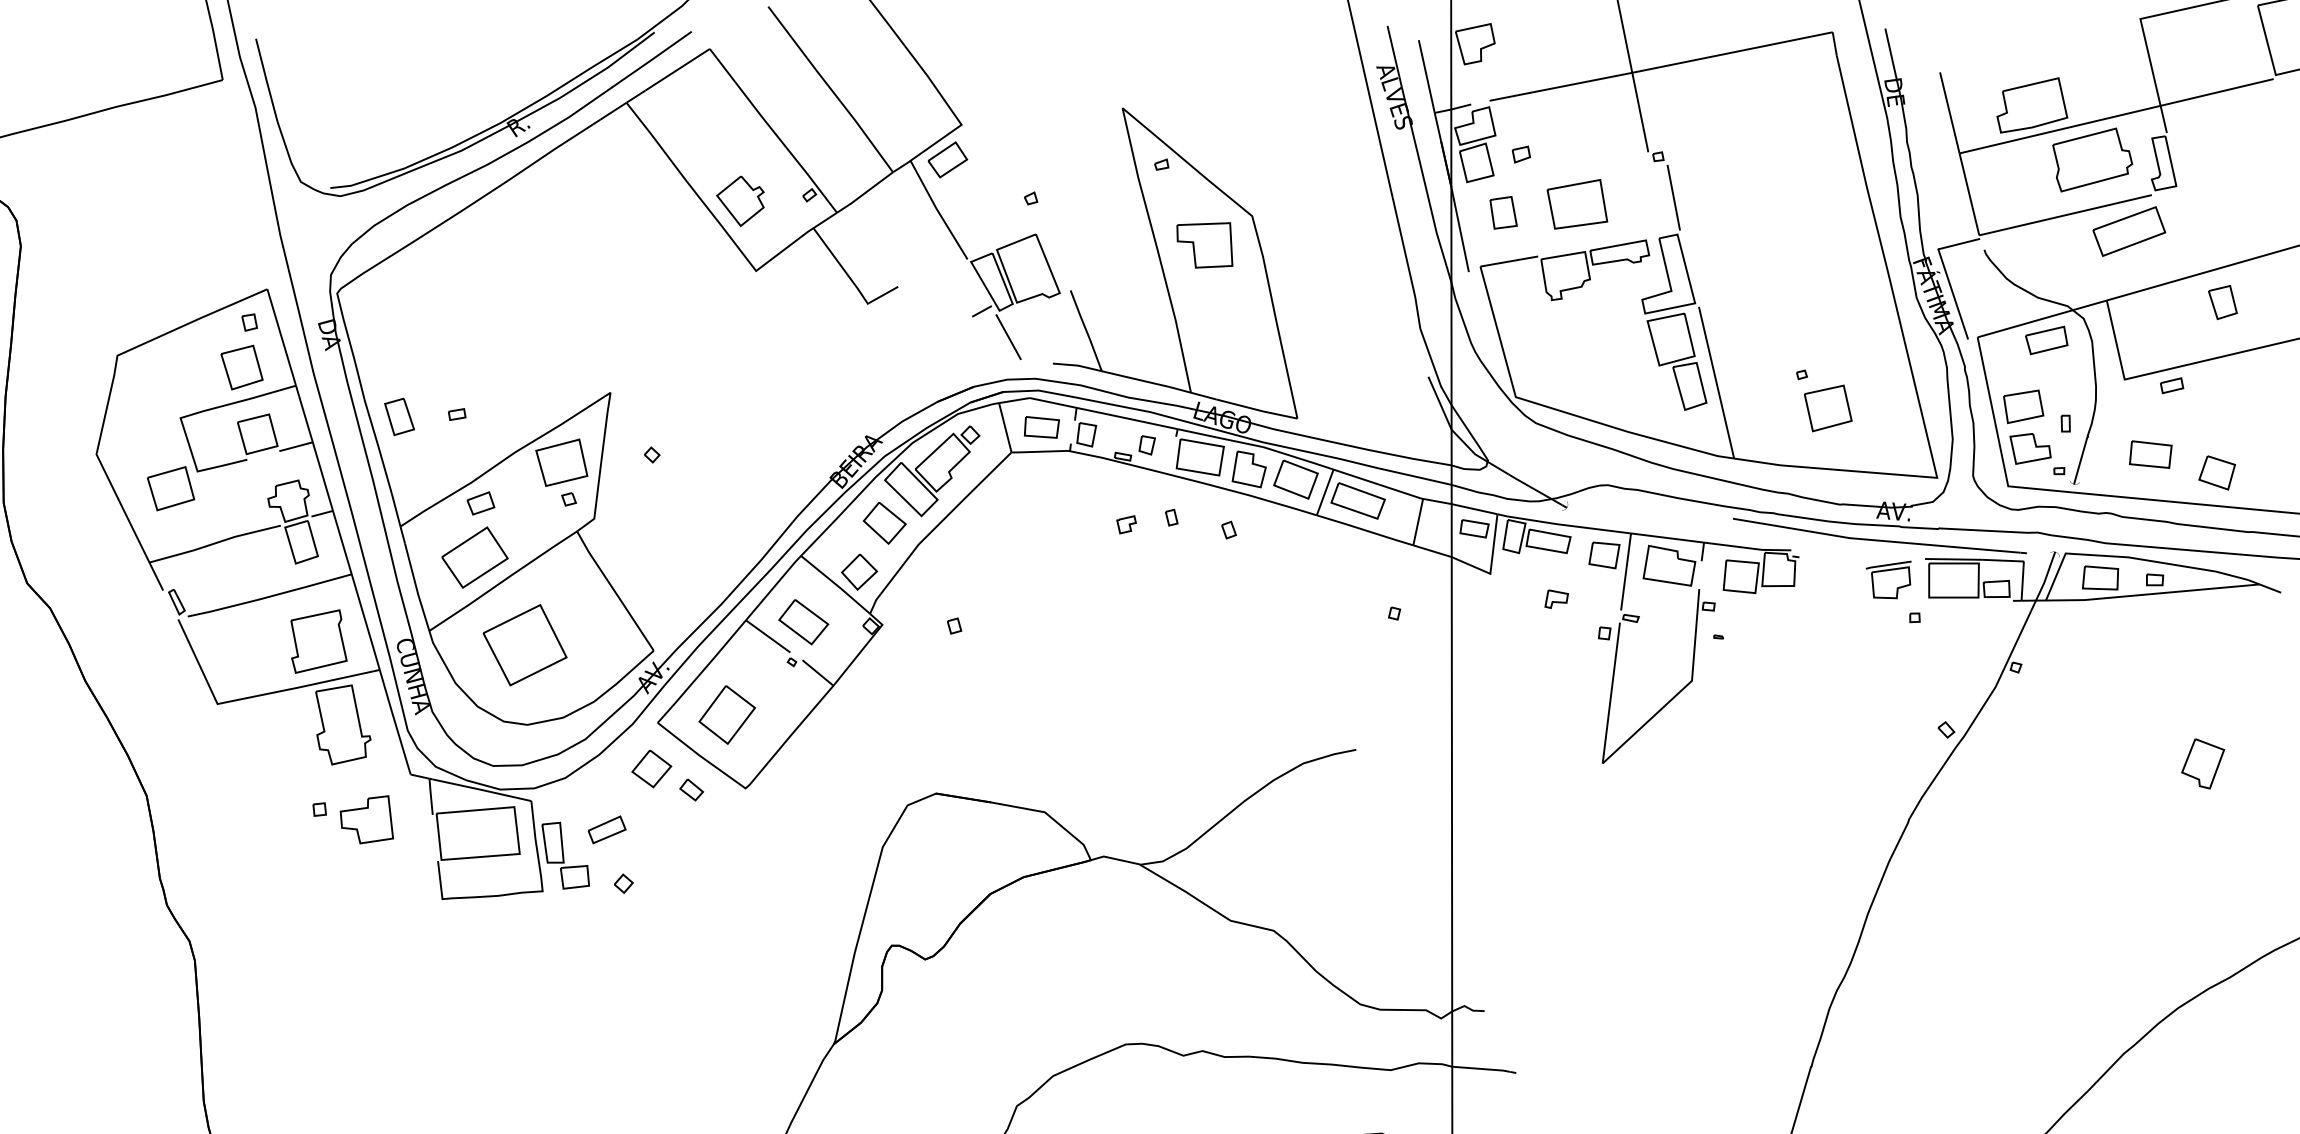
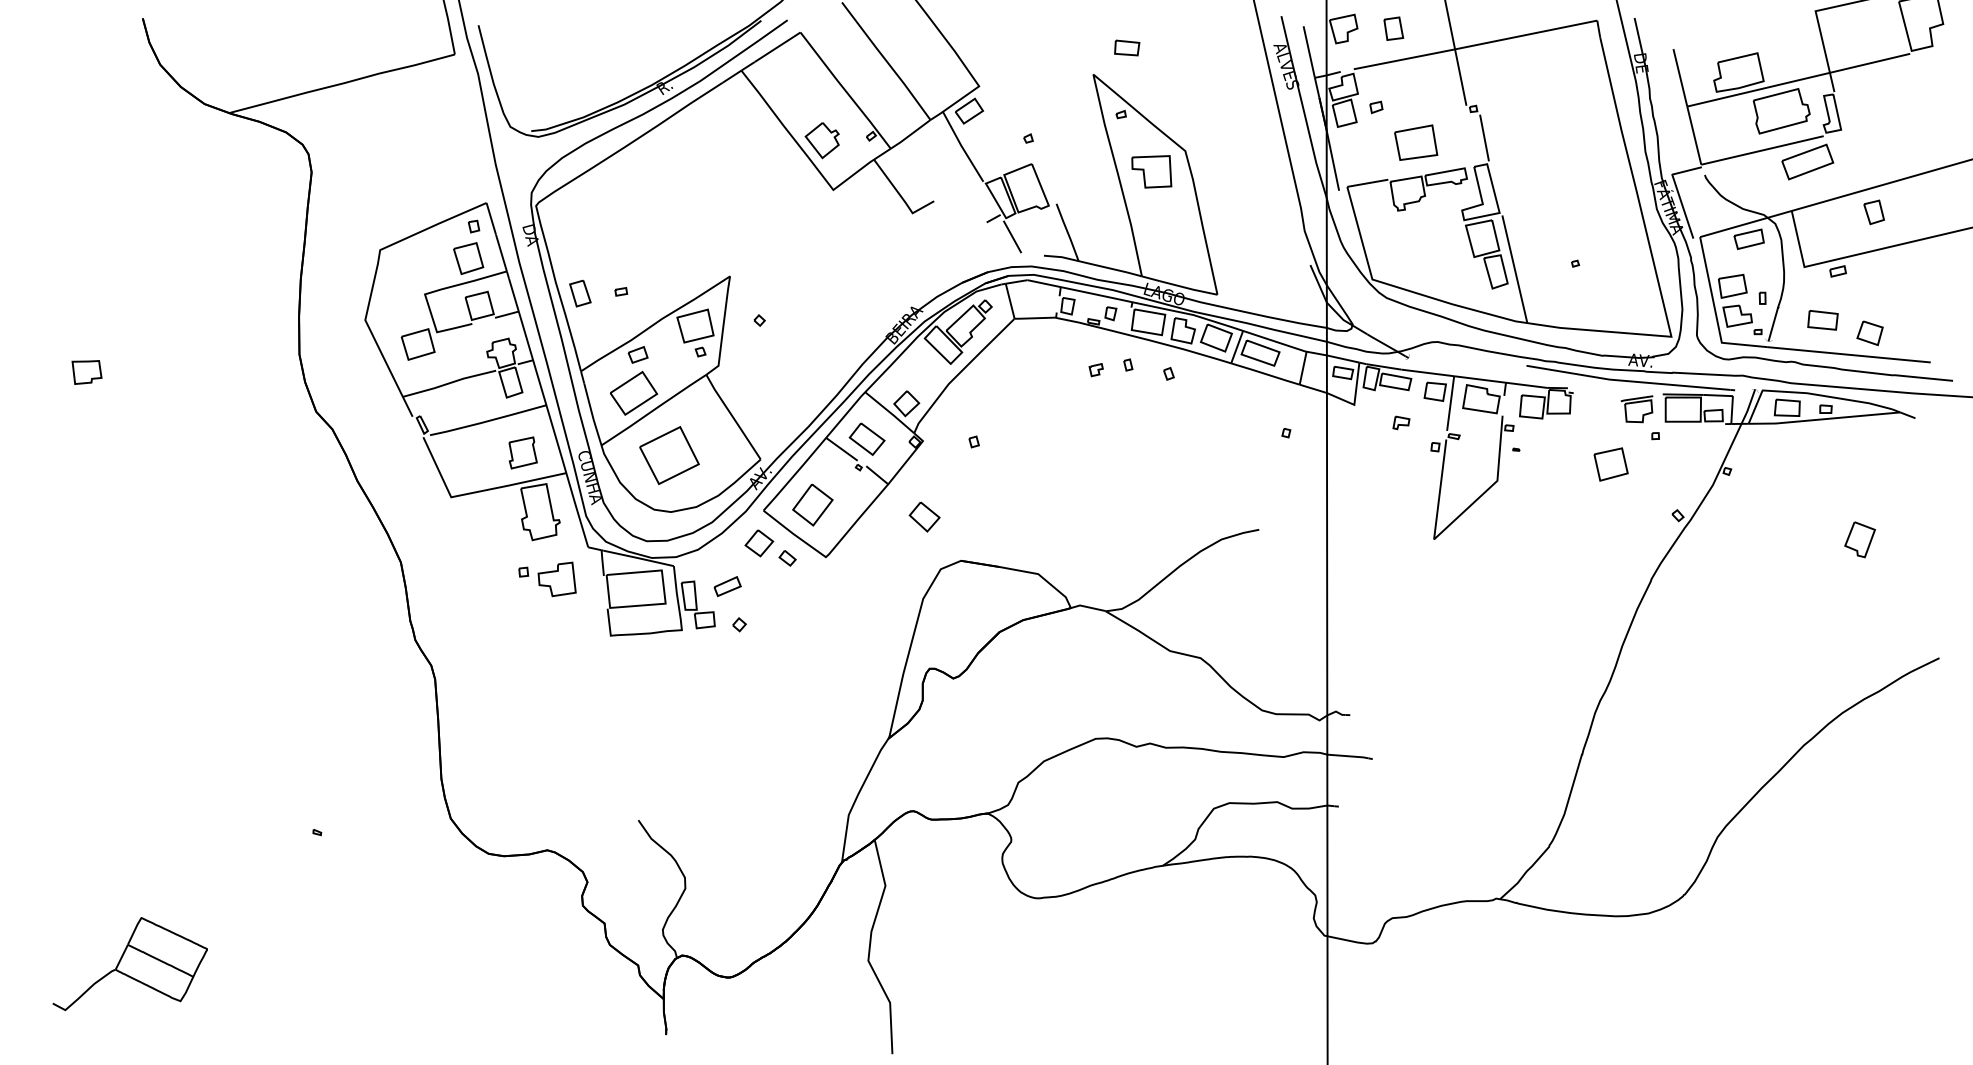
part: (1503, 212) -> (1393, 28), moved
part: (1827, 408) -> (1610, 464), moved
part: (1042, 426) -> (1127, 47), moved
part: (884, 522) -> (924, 516), moved
part: (318, 640) -> (522, 452), size x0.7

